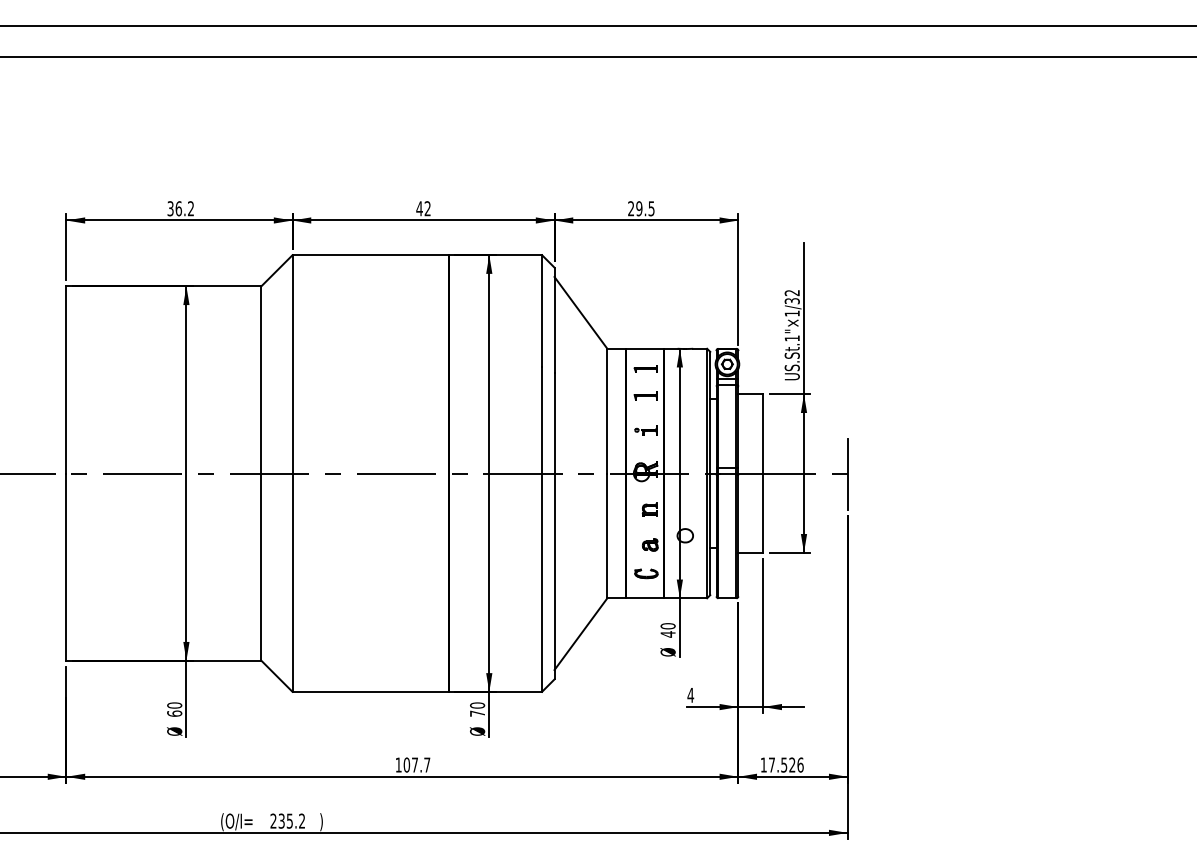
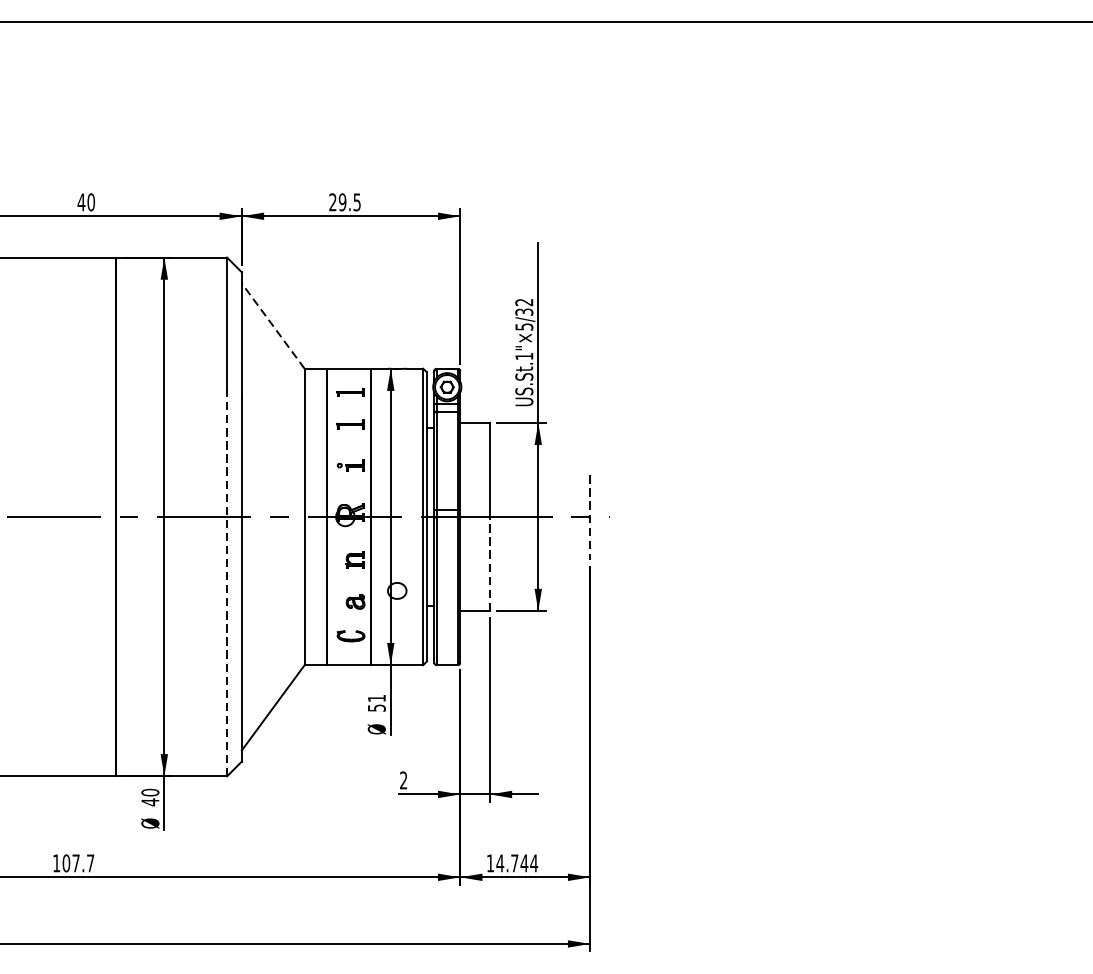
text: (427, 208) -> (90, 202), 42 -> 40
line: (580, 312) -> (272, 325), solid -> dashed
text: (791, 313) -> (523, 326), US.St.1"×1/32 -> US.St.1"×5/32
line: (847, 474) -> (589, 518), solid -> dashed
line: (763, 513) -> (490, 564), solid -> dashed
line: (542, 529) -> (227, 583), solid -> dashed
text: (667, 630) -> (376, 703), 40 -> 51
text: (690, 694) -> (403, 779), 4 -> 2
text: (477, 713) -> (150, 802), 70 -> 40
text: (785, 764) -> (516, 862), 17.526 -> 14.744

